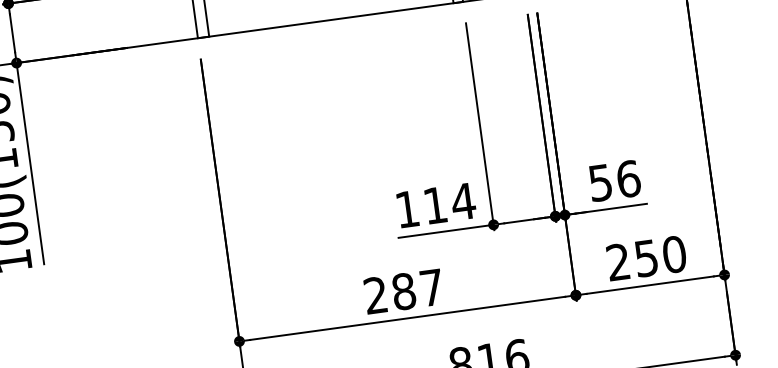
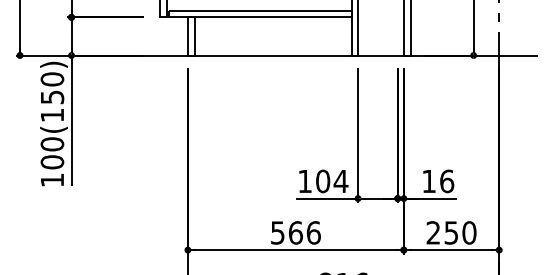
text: (599, 183) -> (428, 181), 56 -> 16
text: (436, 205) -> (323, 181), 114 -> 104
text: (403, 291) -> (295, 232), 287 -> 566

